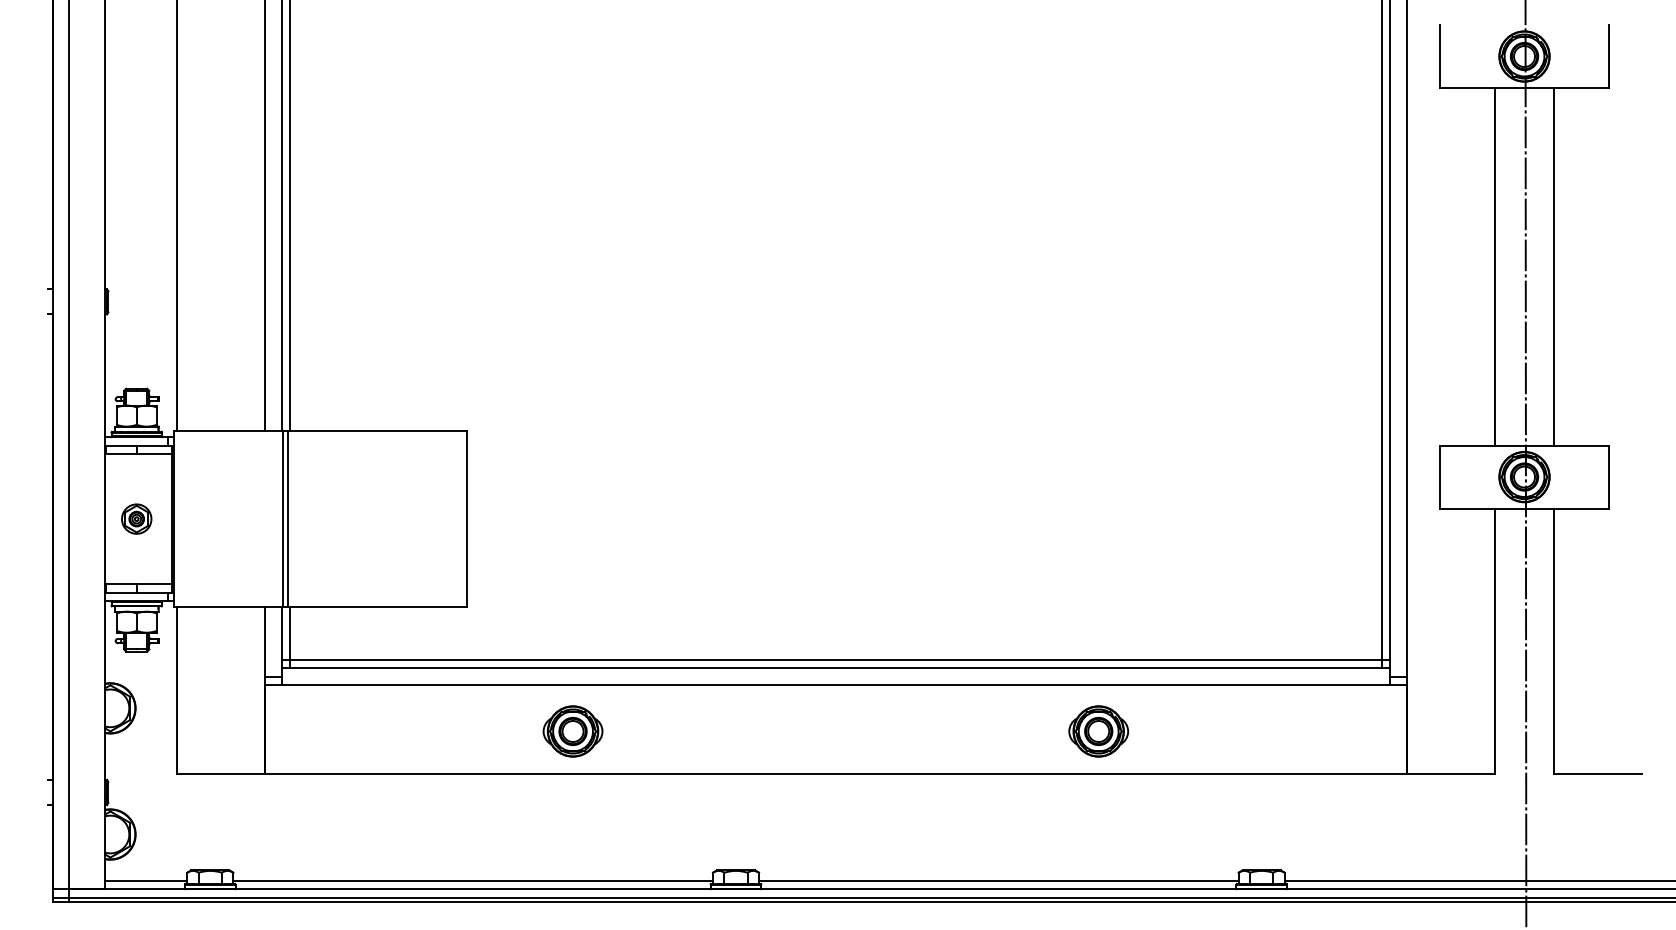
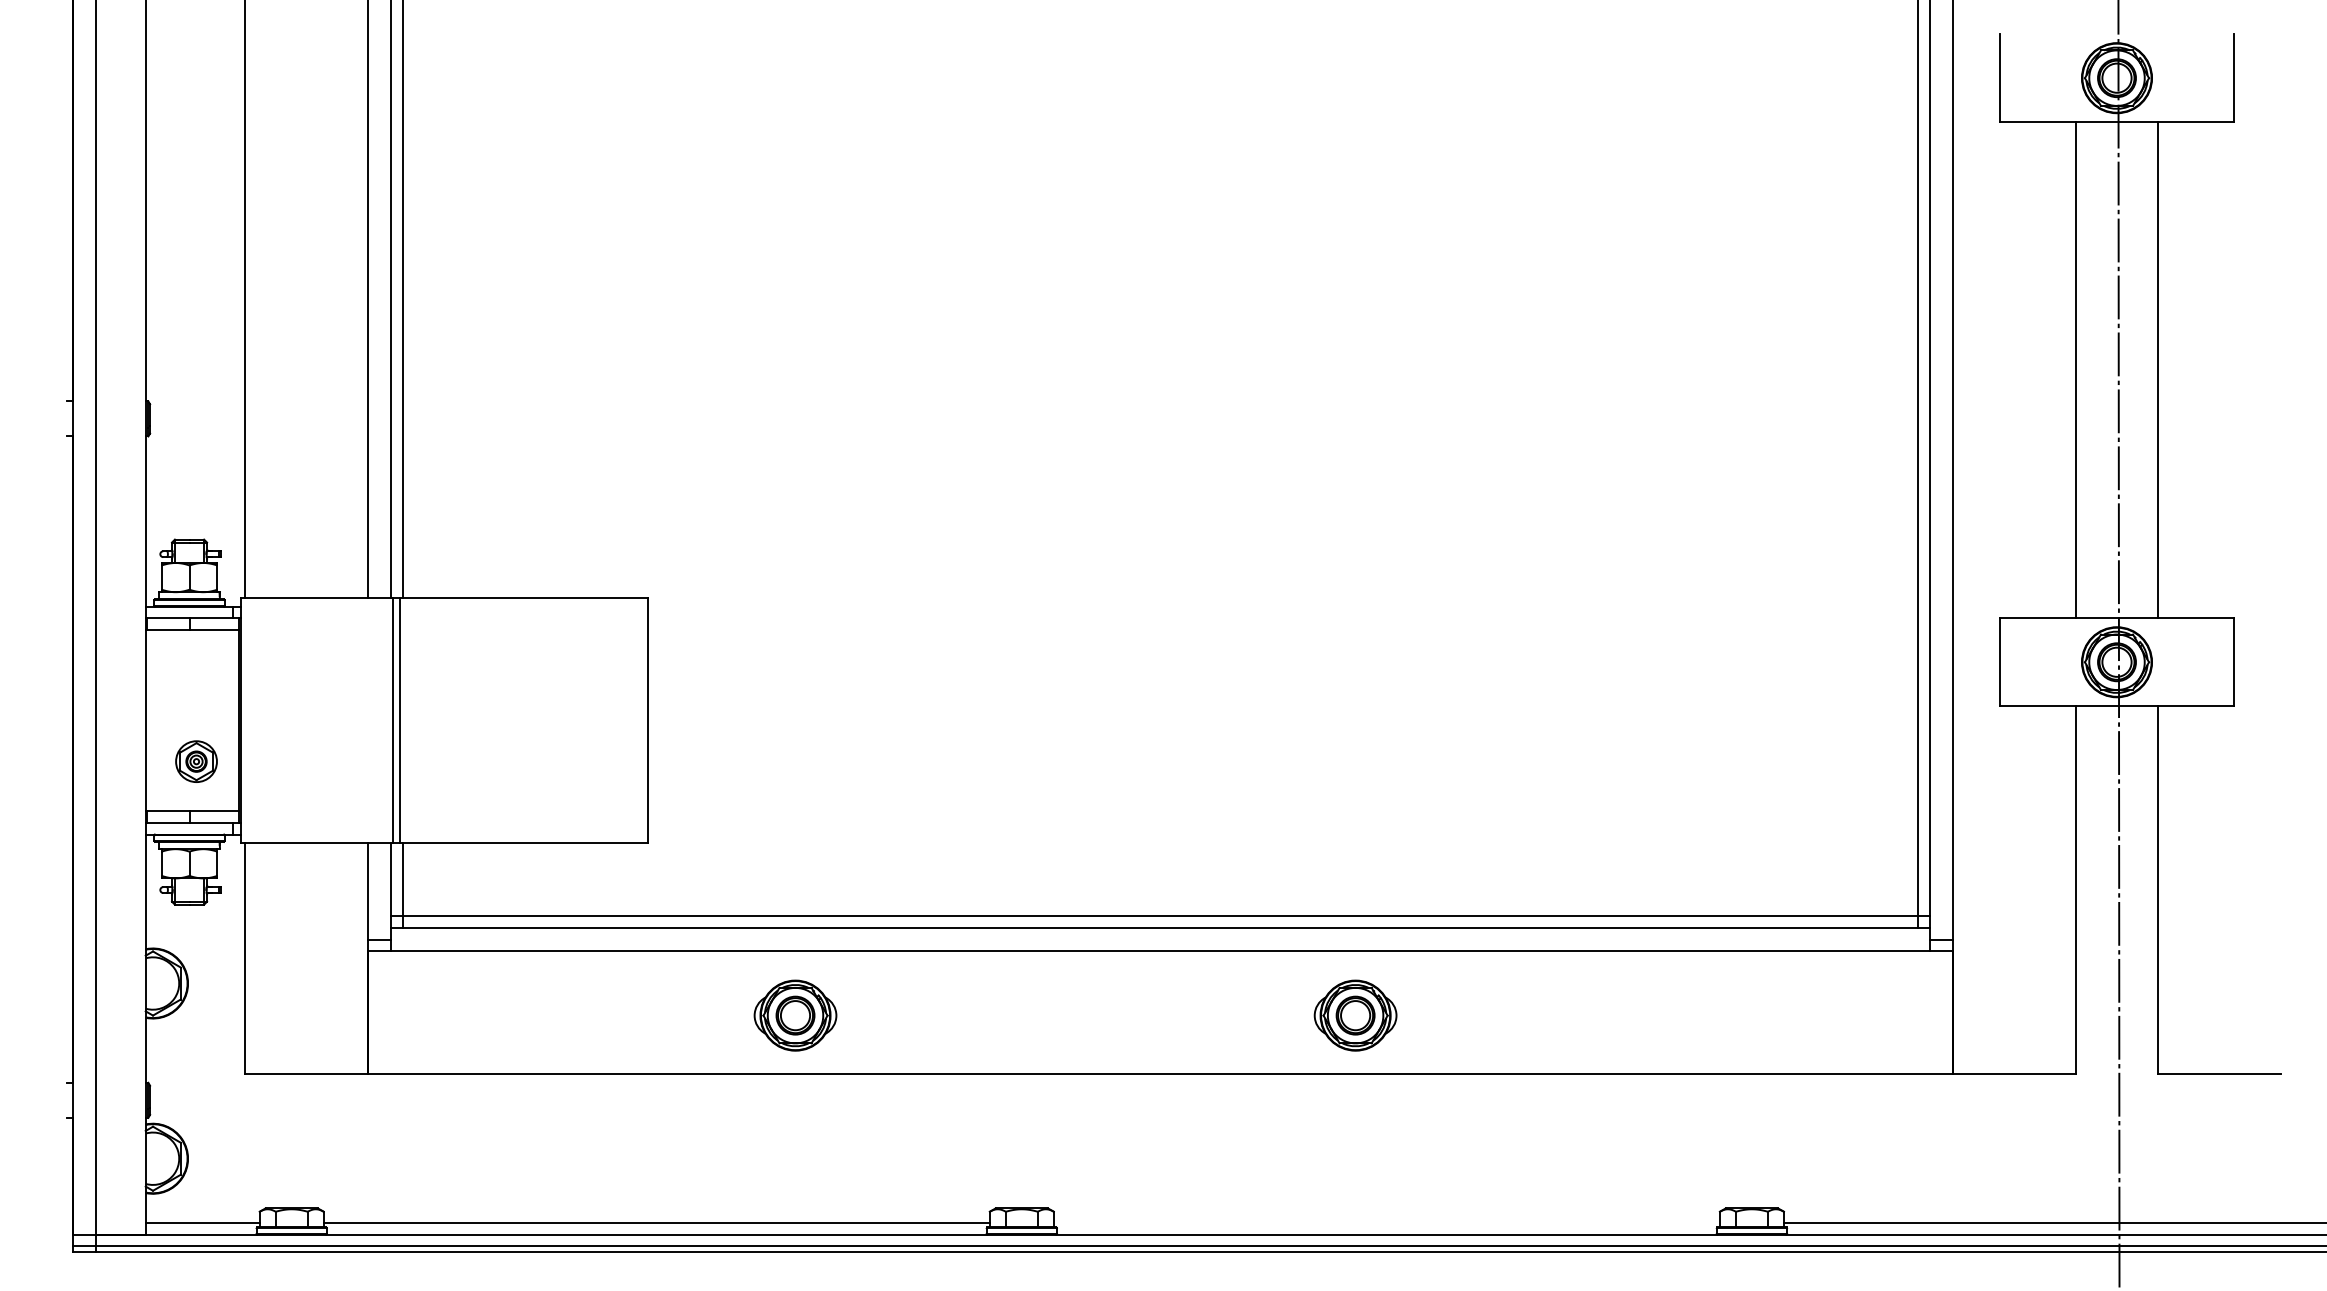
part: (136, 519) -> (196, 761), moved
part: (1098, 731) -> (1355, 1015), moved
line: (998, 880) -> (1386, 1222), removed

